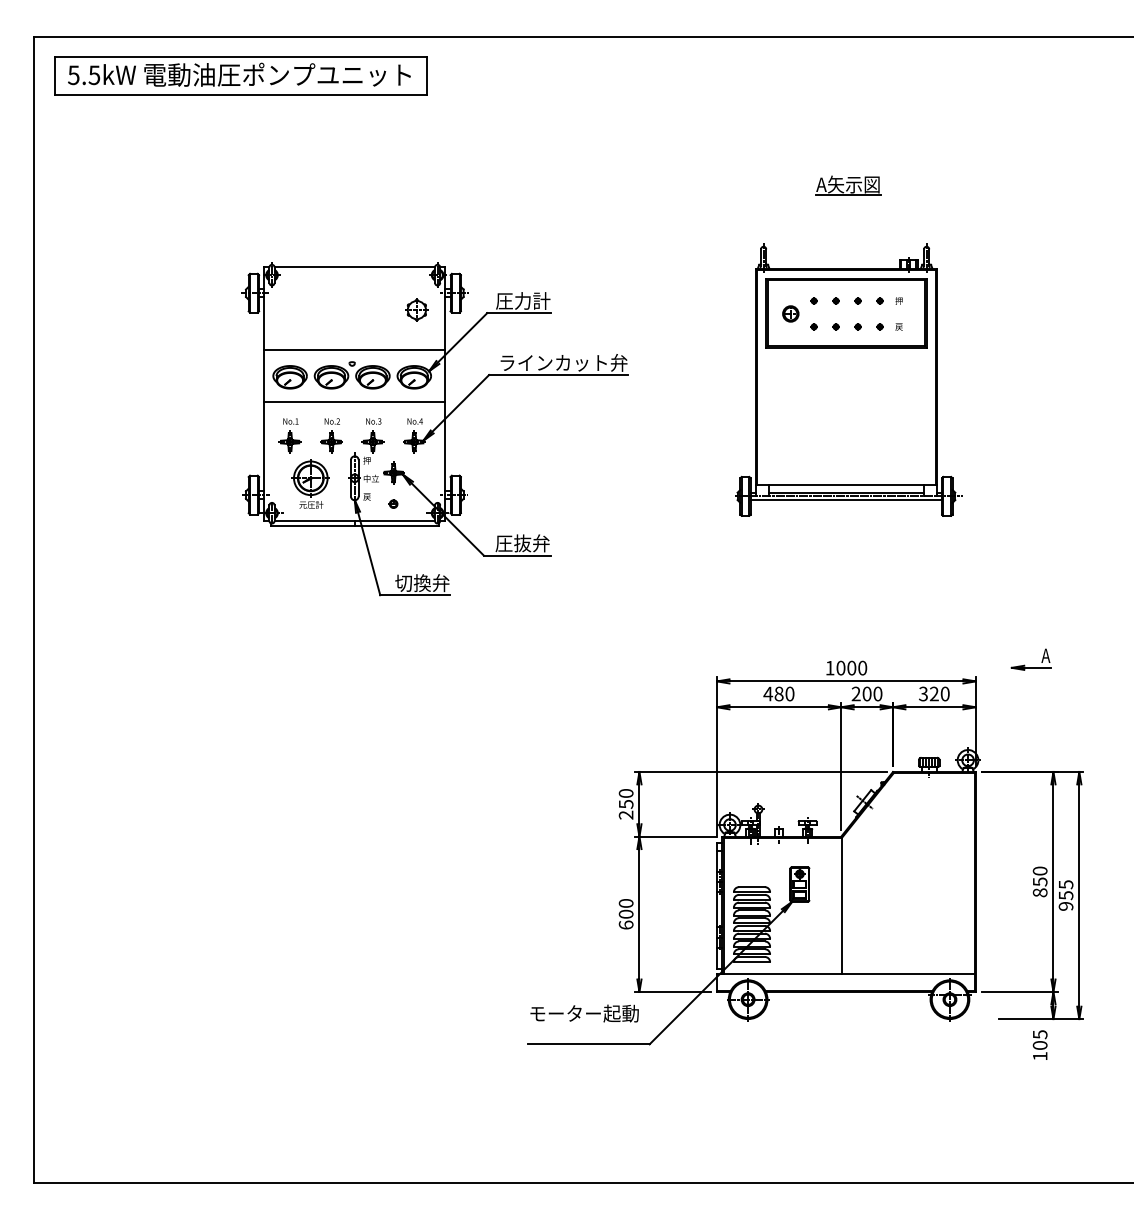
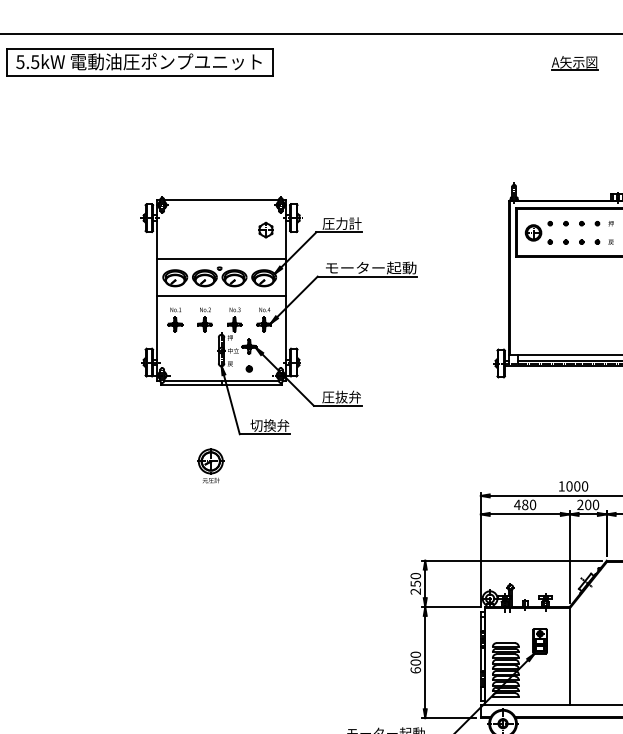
part: (848, 185) -> (574, 62), moved
part: (790, 313) -> (533, 232), size x1.4
text: (563, 362) -> (370, 267), ラインカット弁 -> モーター起動
part: (310, 483) -> (210, 465), moved

